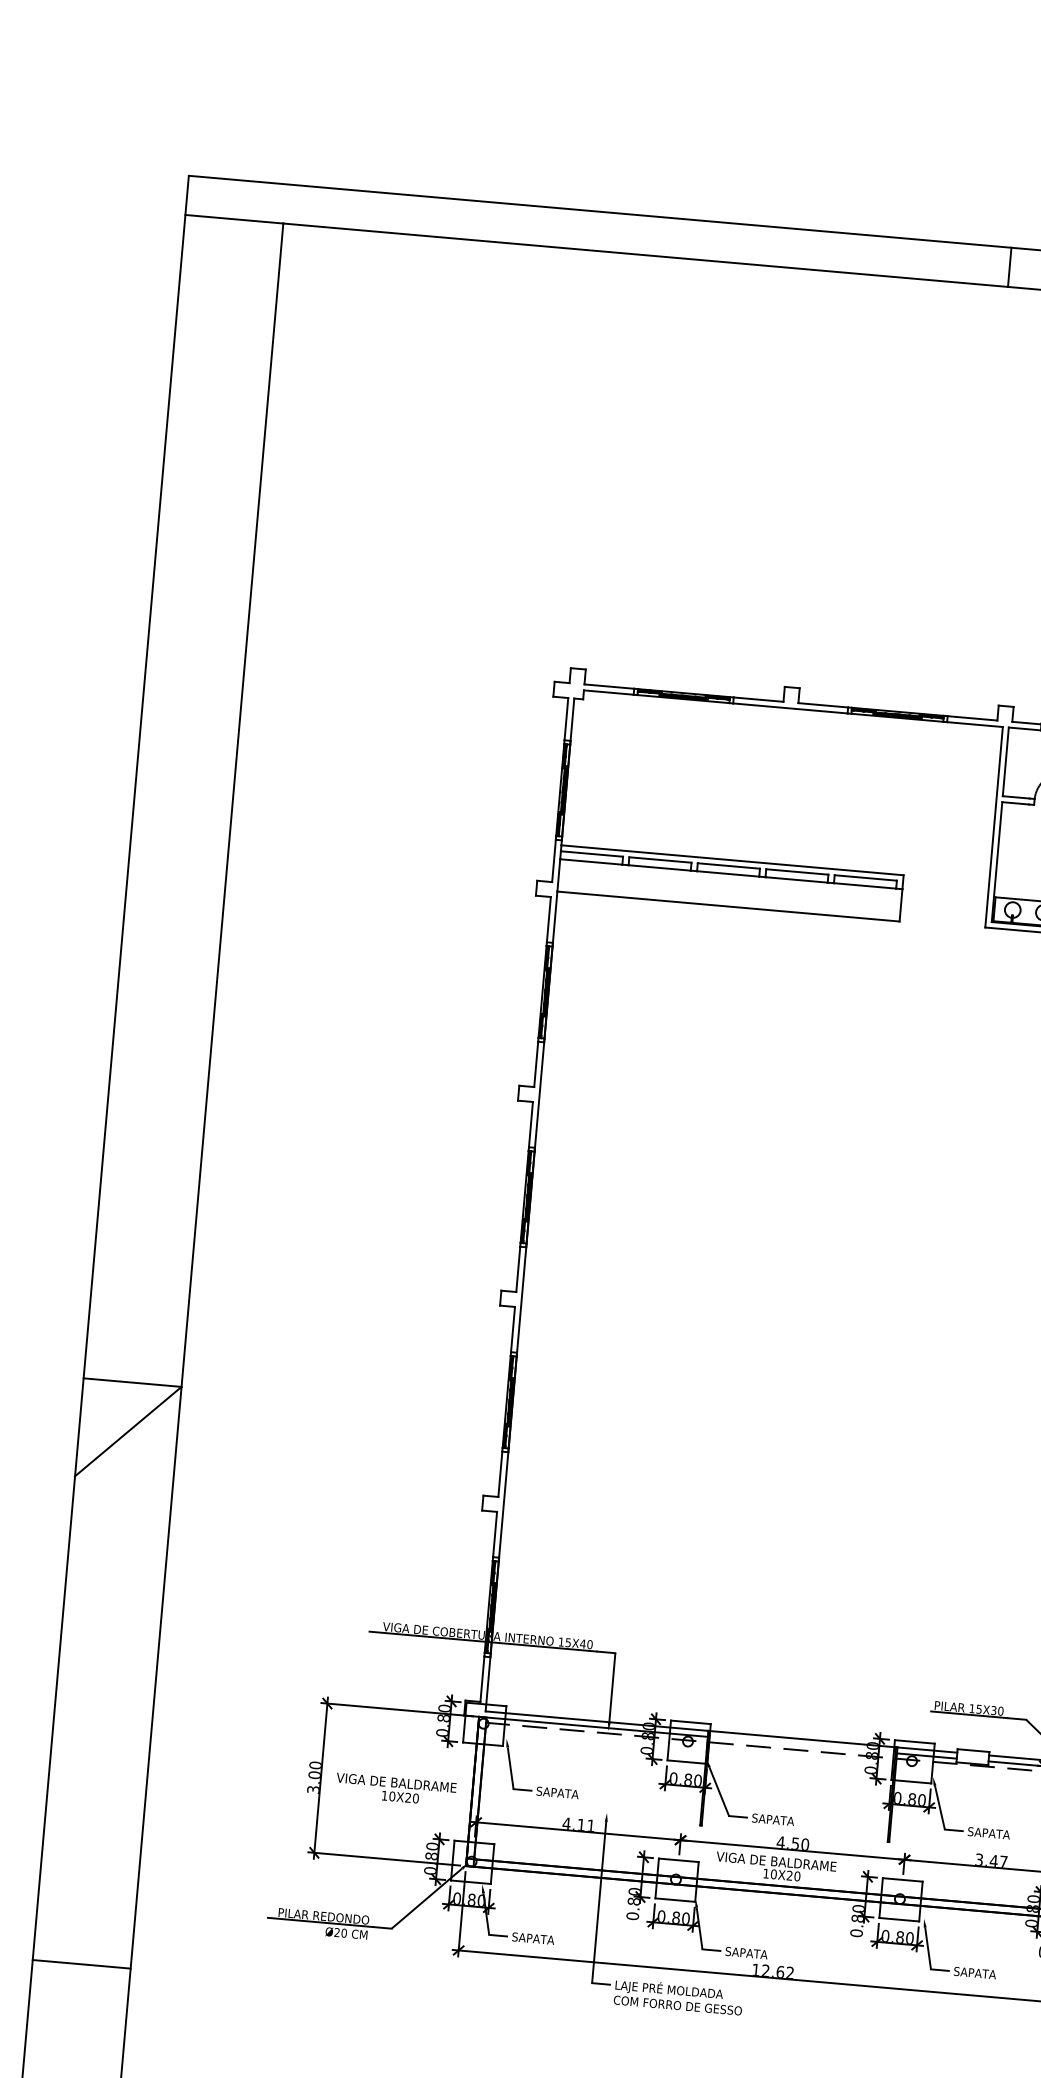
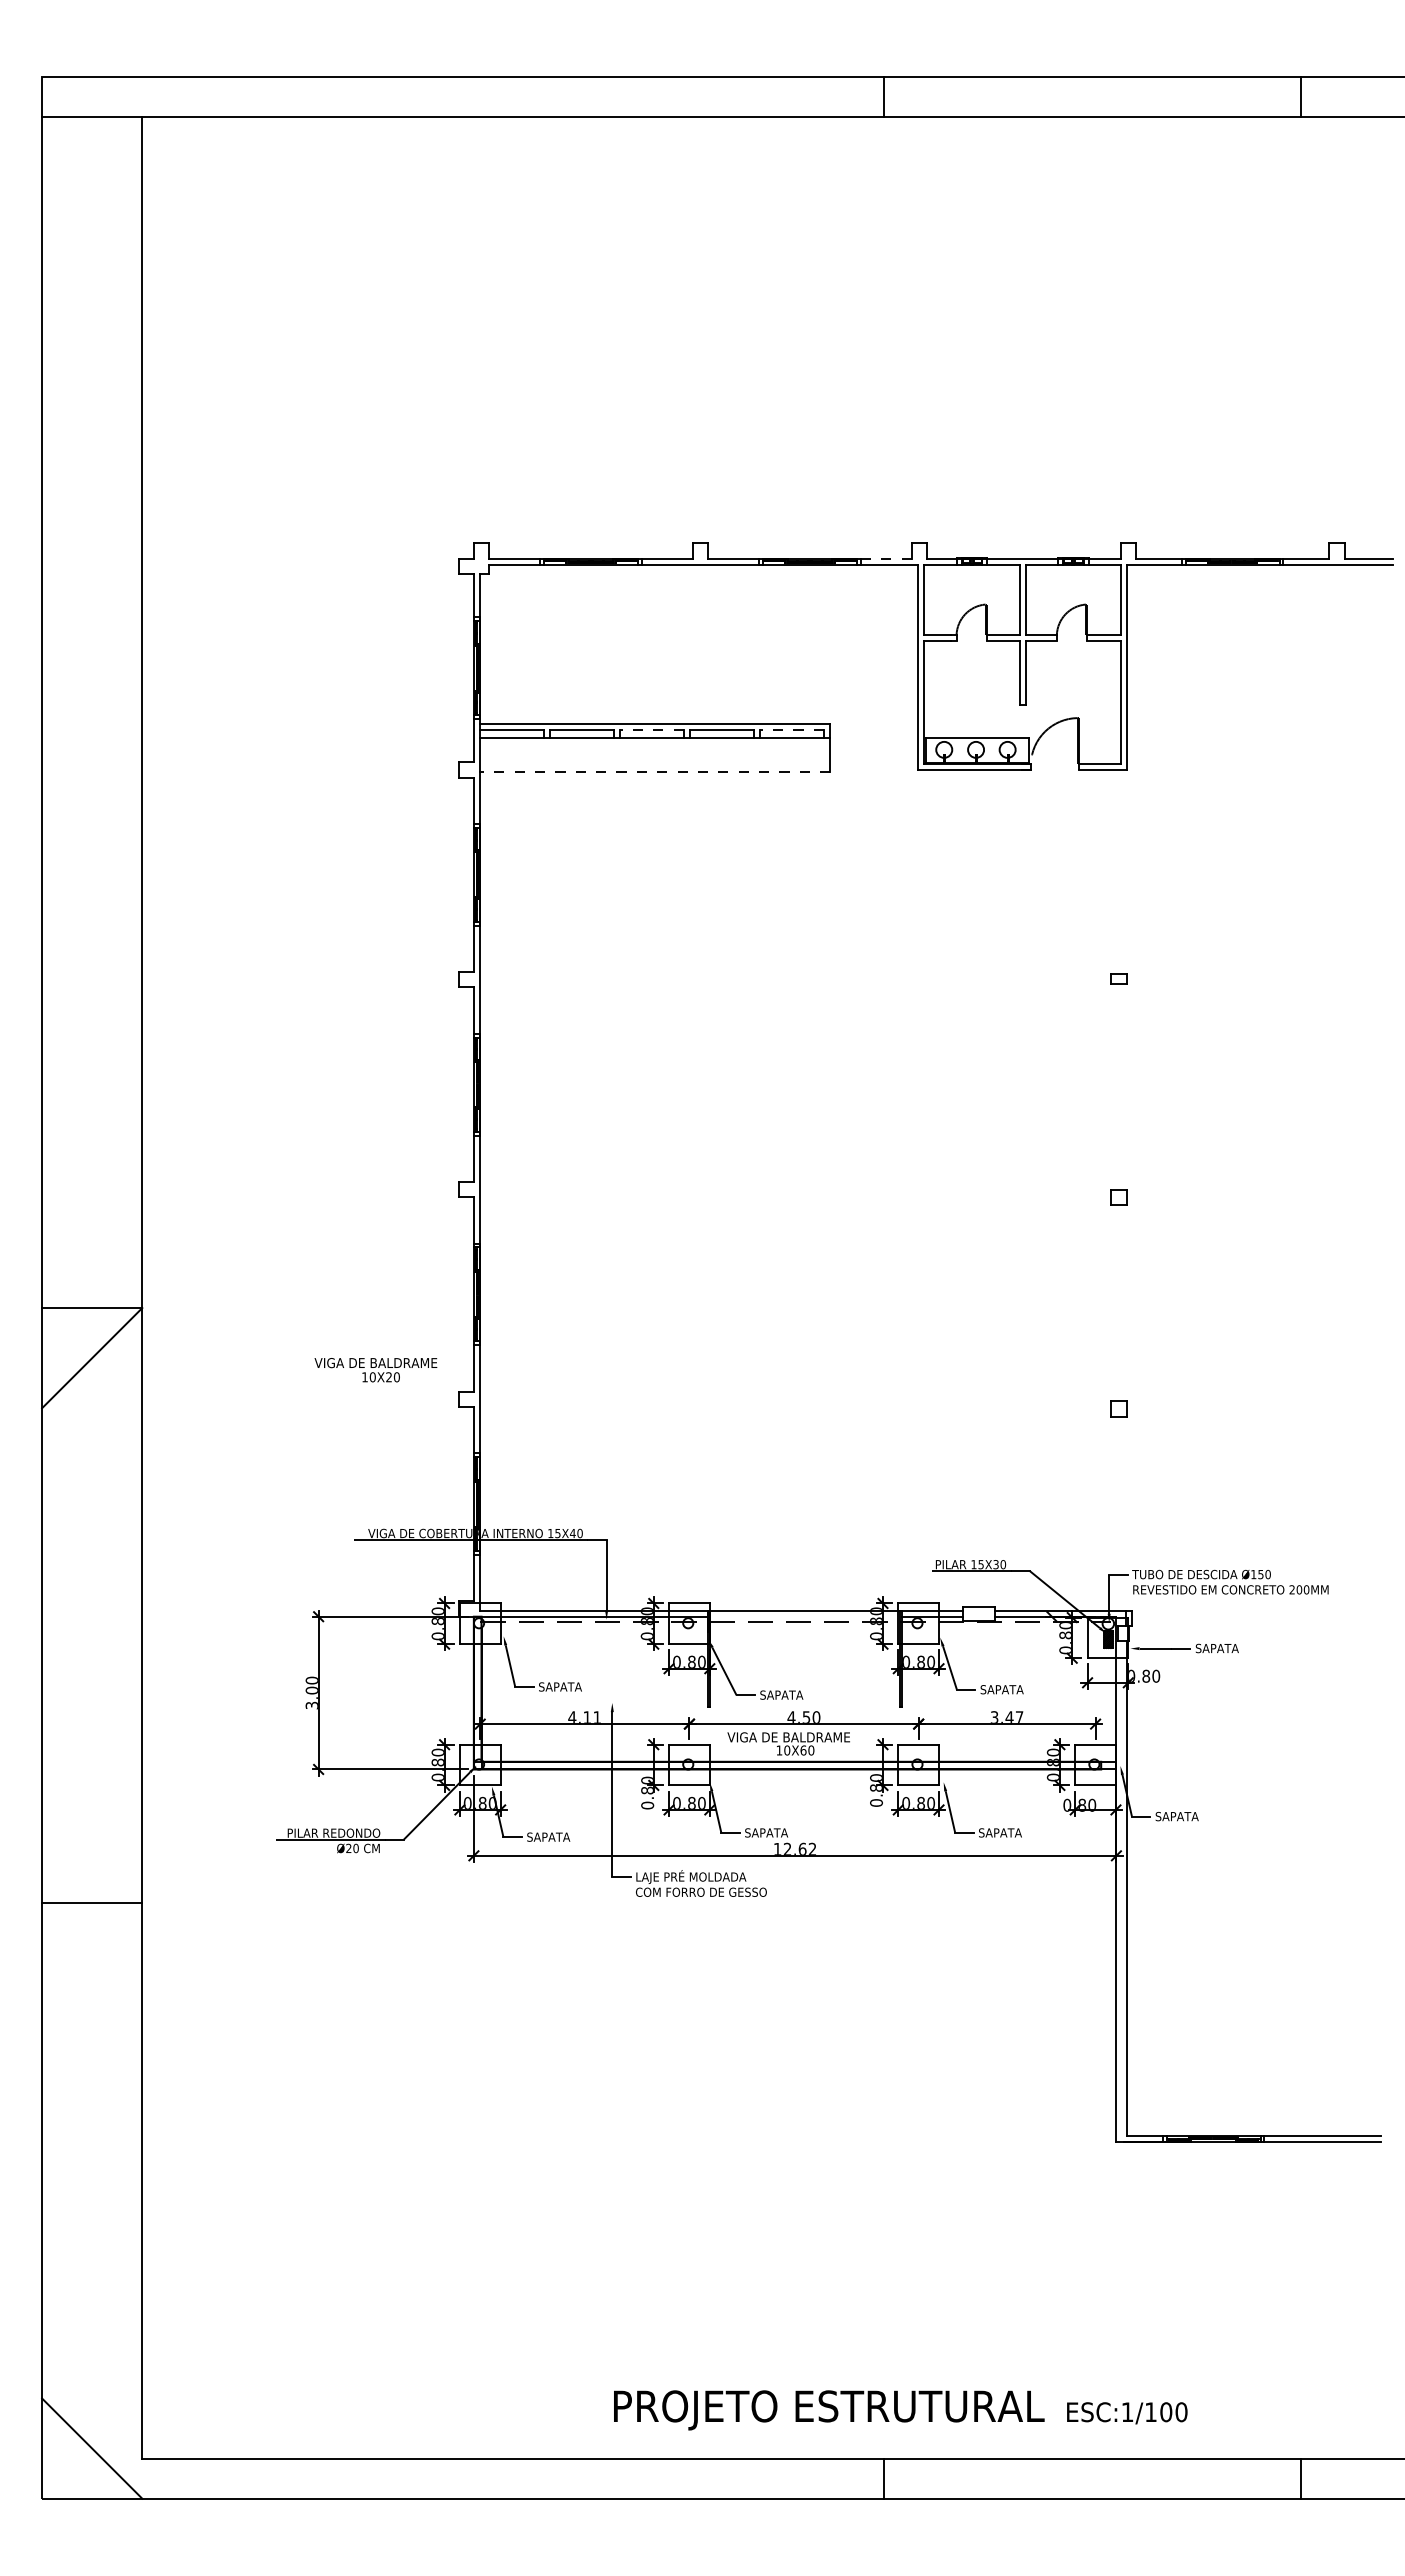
line: (971, 718) -> (885, 558), solid -> dashed
line: (728, 866) -> (651, 730), solid -> dashed
line: (866, 878) -> (792, 730), solid -> dashed
line: (727, 906) -> (654, 771), solid -> dashed
text: (395, 1790) -> (375, 1370), moved
text: (789, 1875) -> (803, 1750), 10X20 -> 10X60

